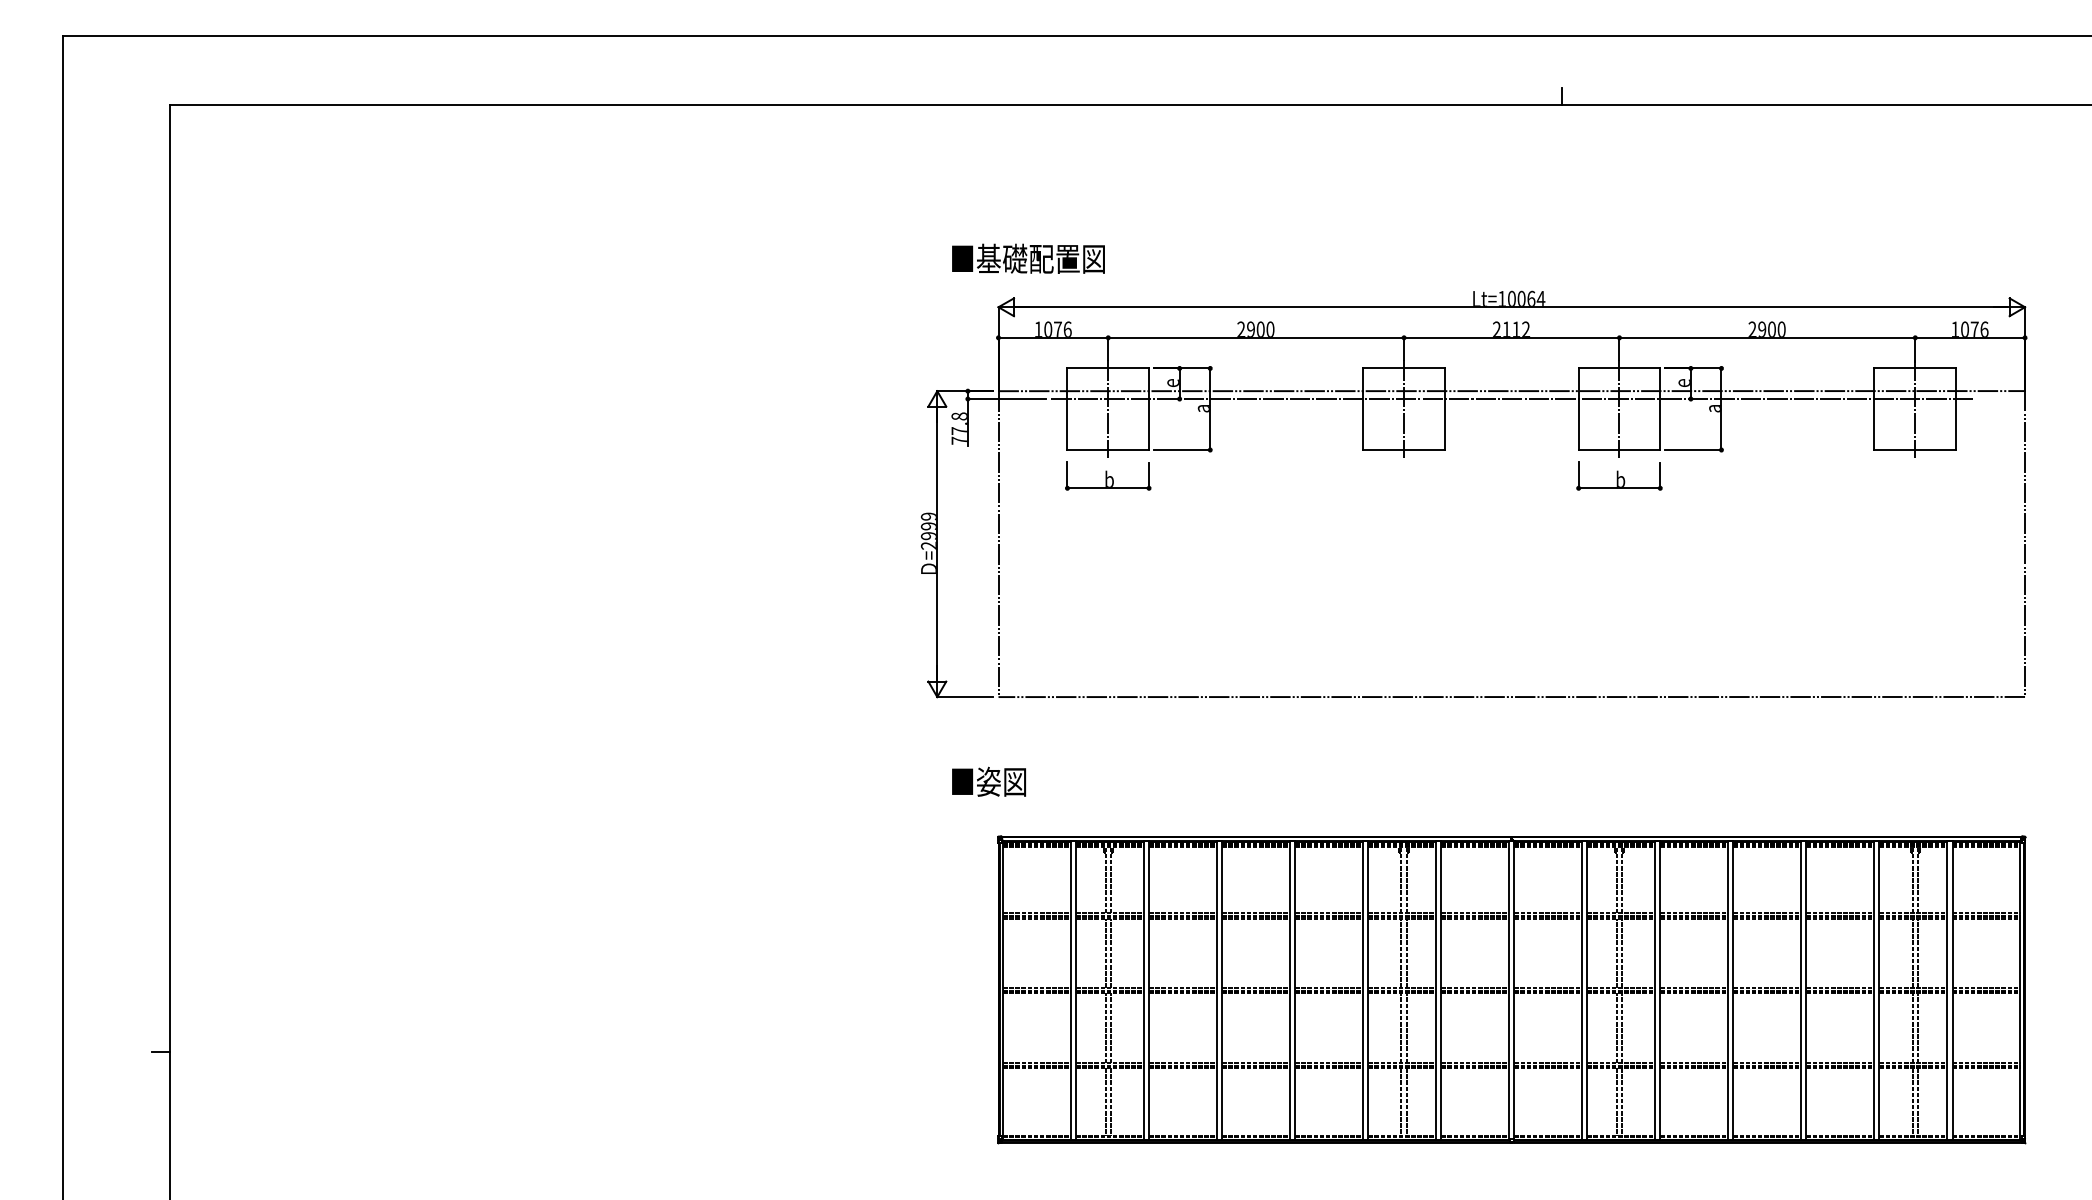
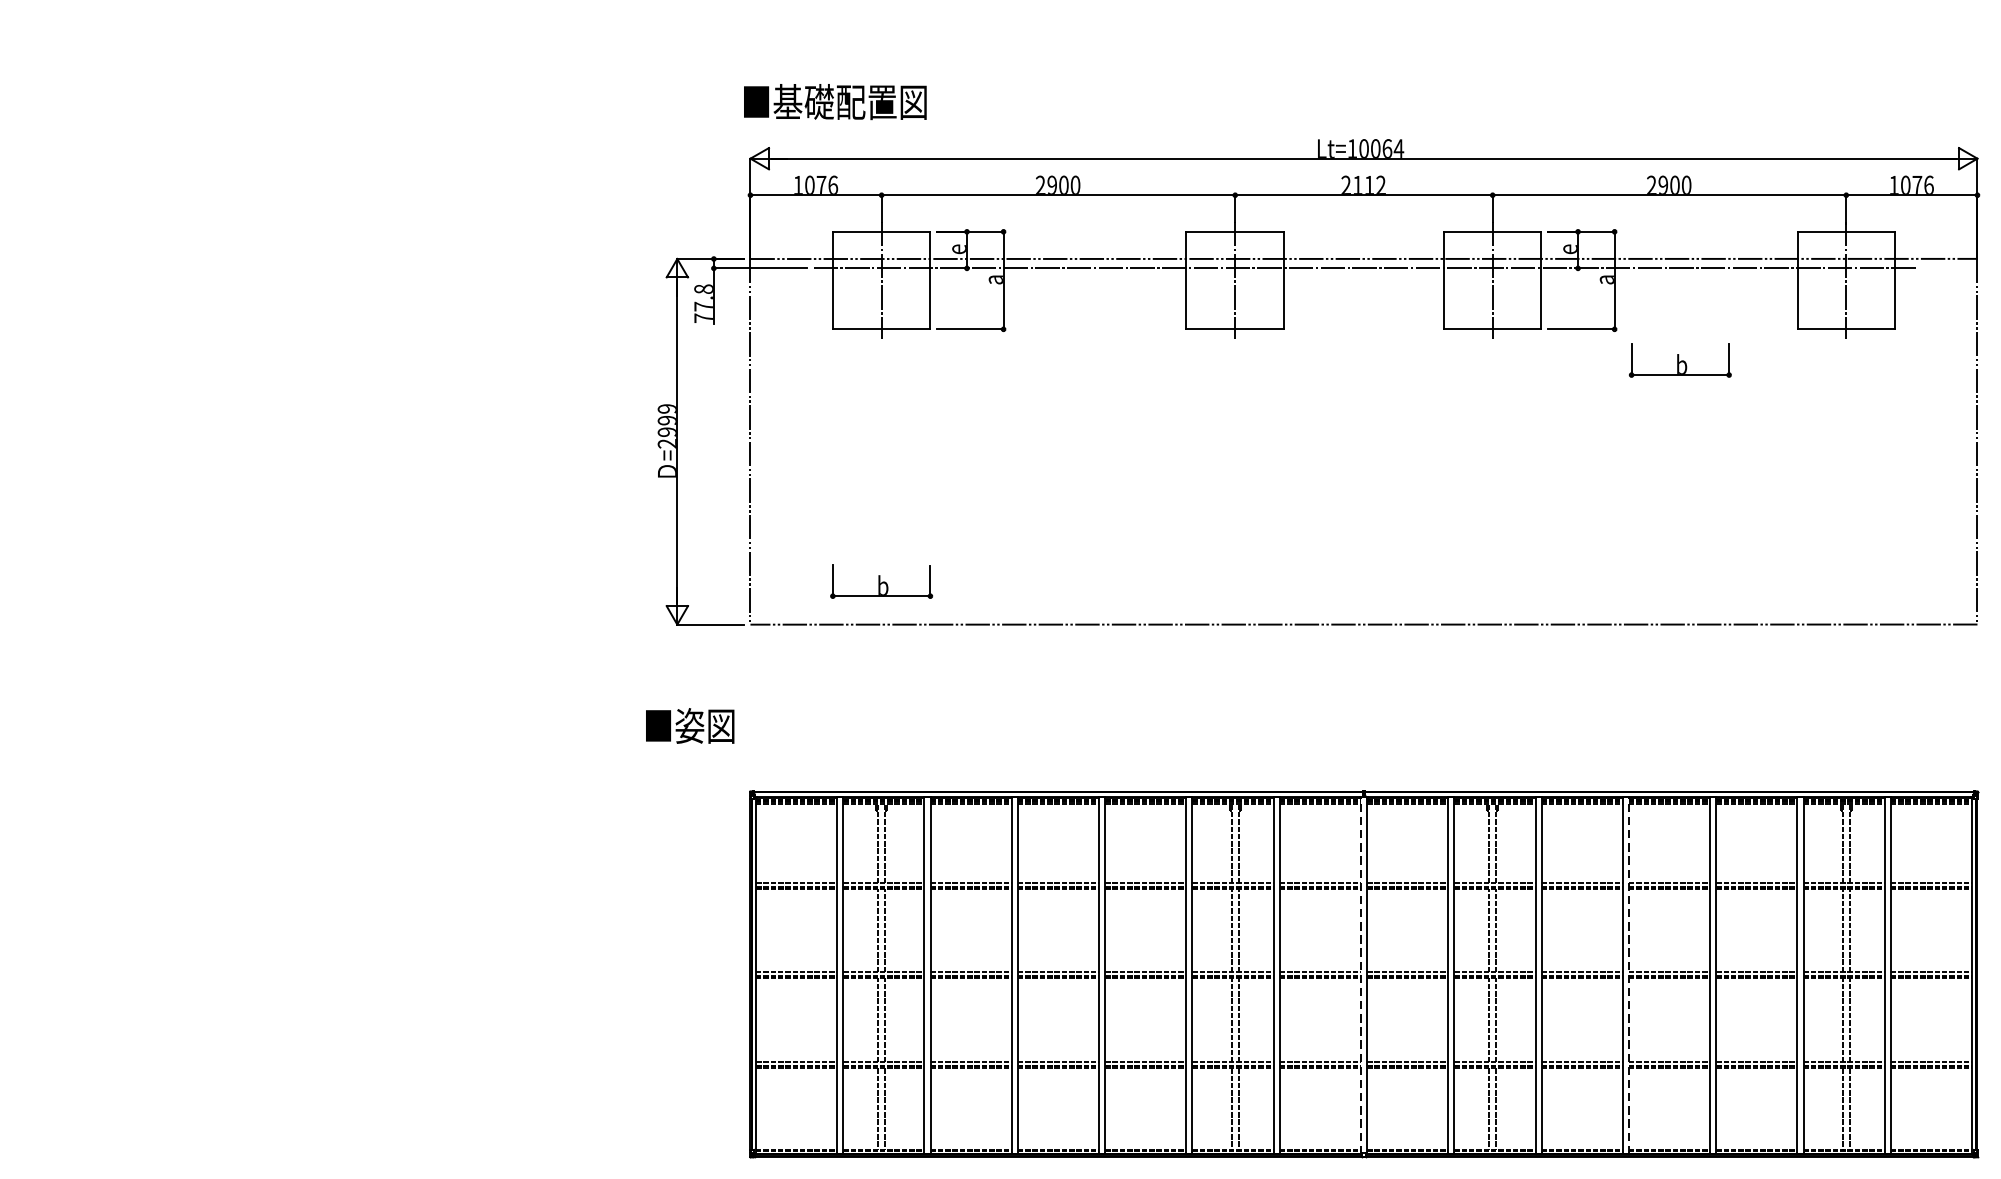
text: (1028, 258) -> (835, 101), moved
part: (1108, 475) -> (881, 580), moved
part: (1619, 475) -> (1680, 359), moved
text: (988, 781) -> (689, 725), moved
line: (1509, 990) -> (1361, 975), solid -> dashed
line: (1733, 990) -> (1629, 975), solid -> dashed

